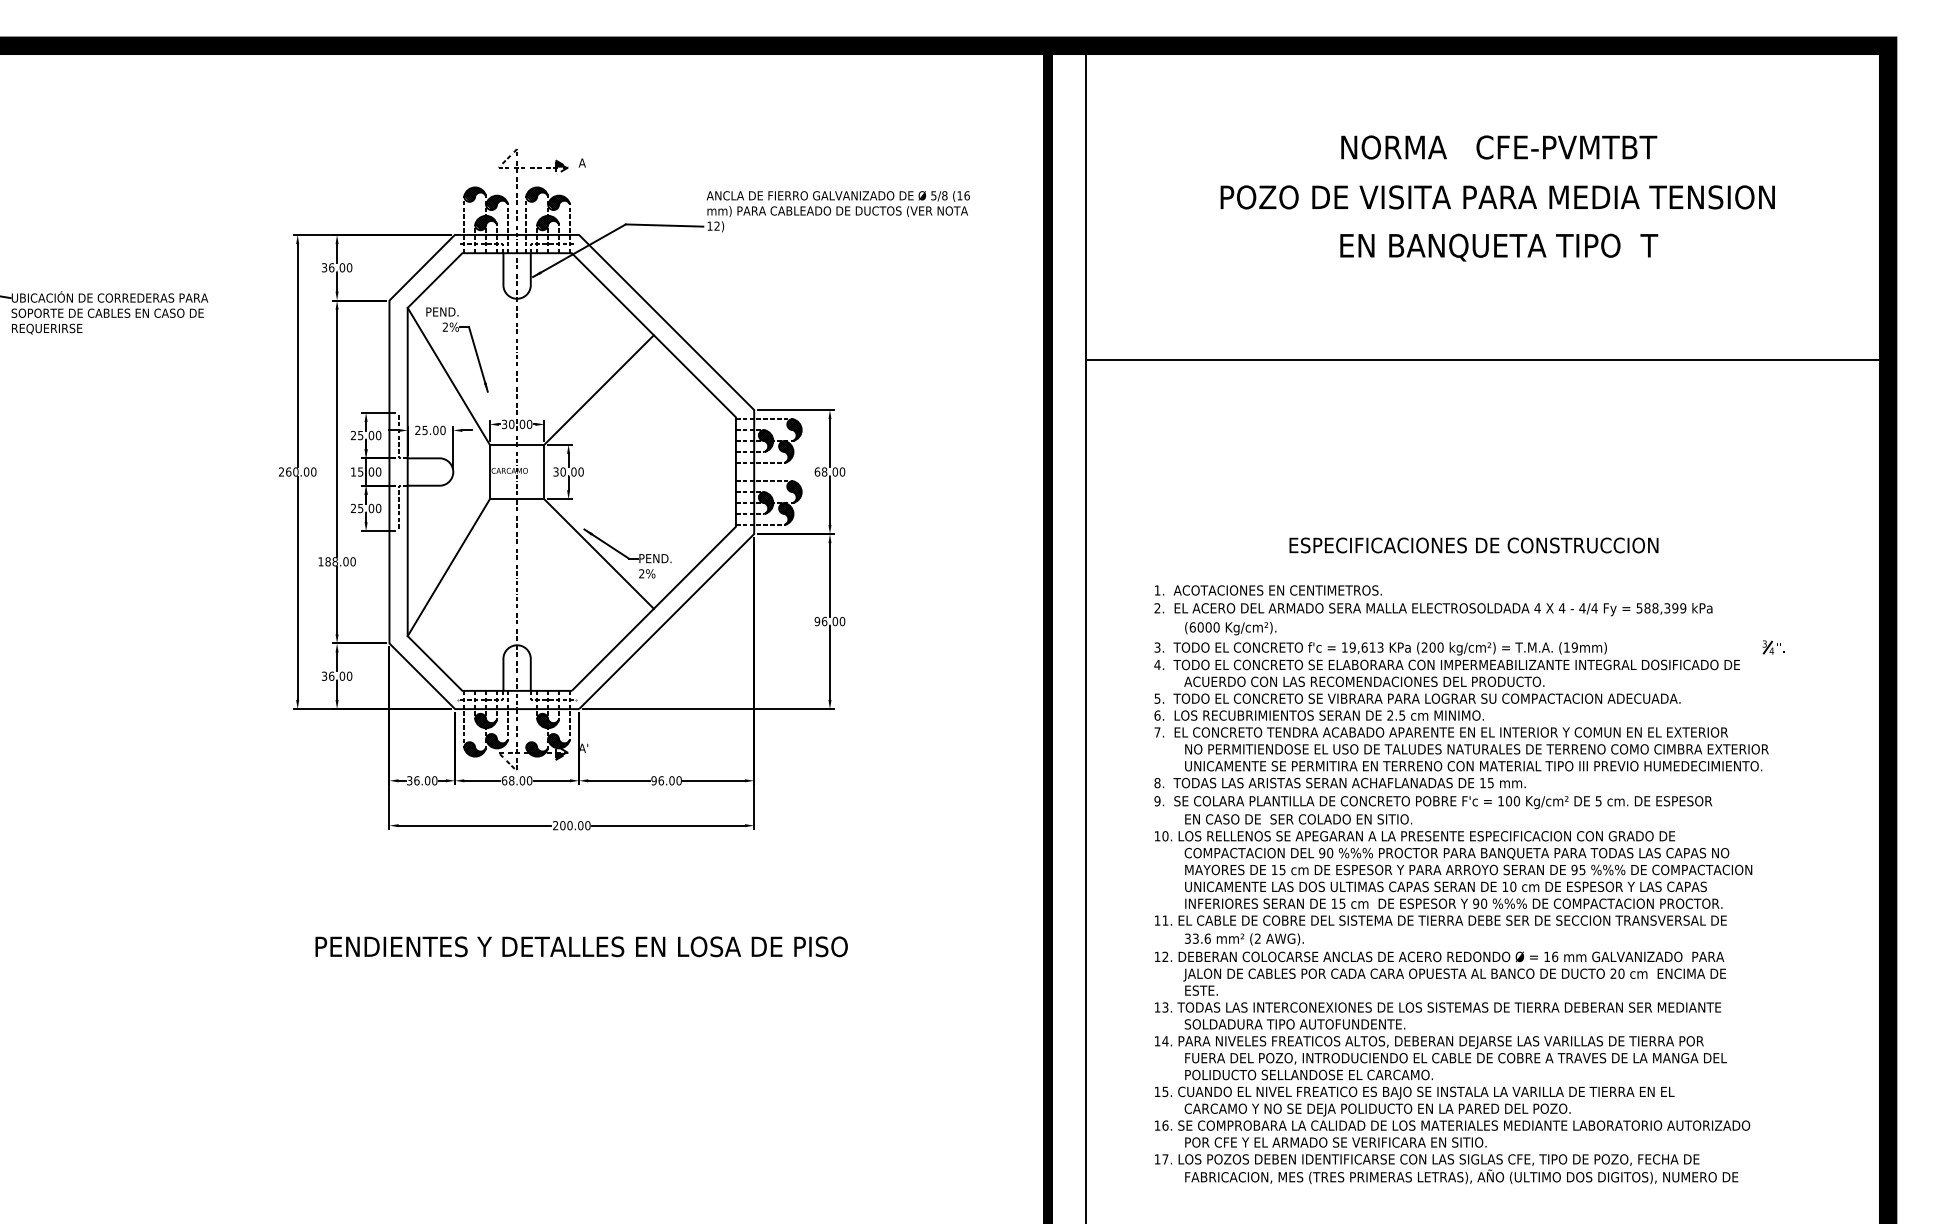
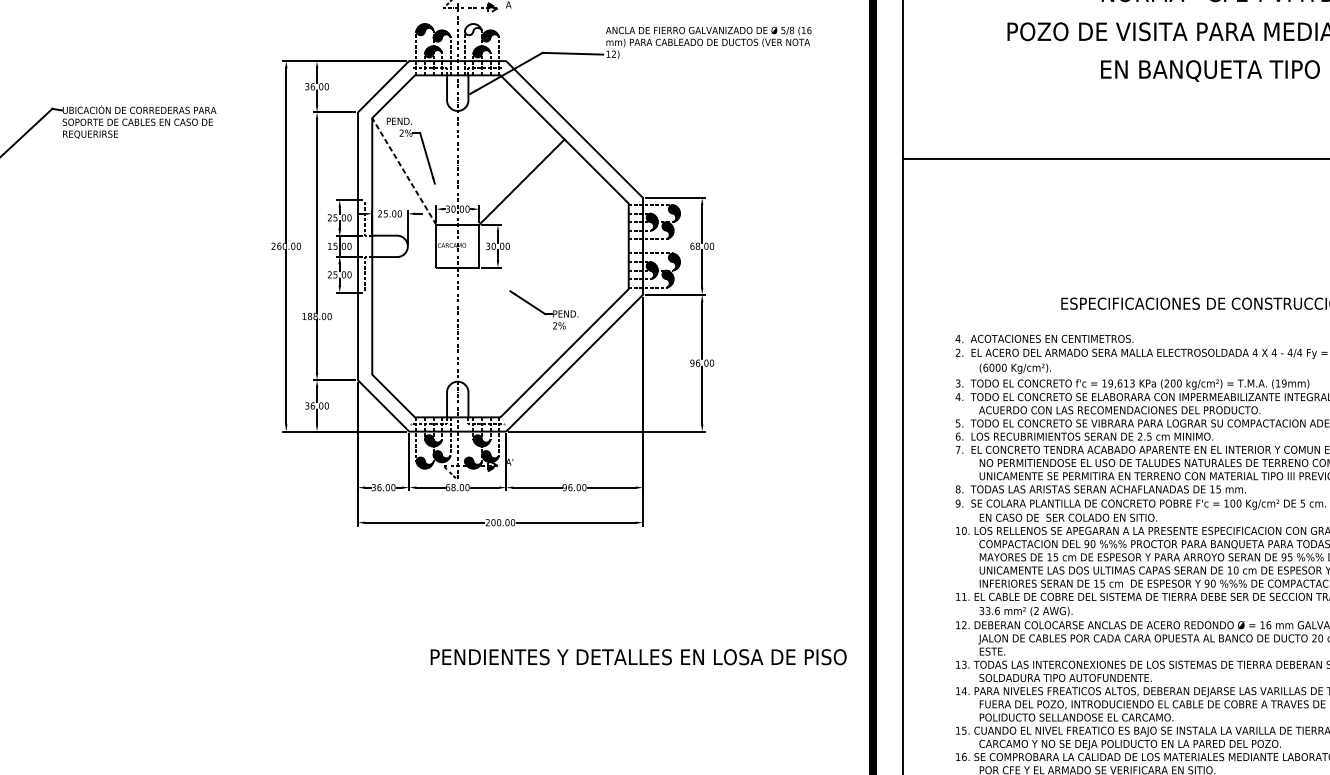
hatch: (536, 194) -> (472, 29), removed
line: (448, 376) -> (404, 171), solid -> dashed
line: (598, 553) -> (521, 310), removed
line: (448, 567) -> (404, 320), removed
text: (1157, 590) -> (958, 338), 1. -> 4.
text: (581, 946) -> (638, 656), moved

